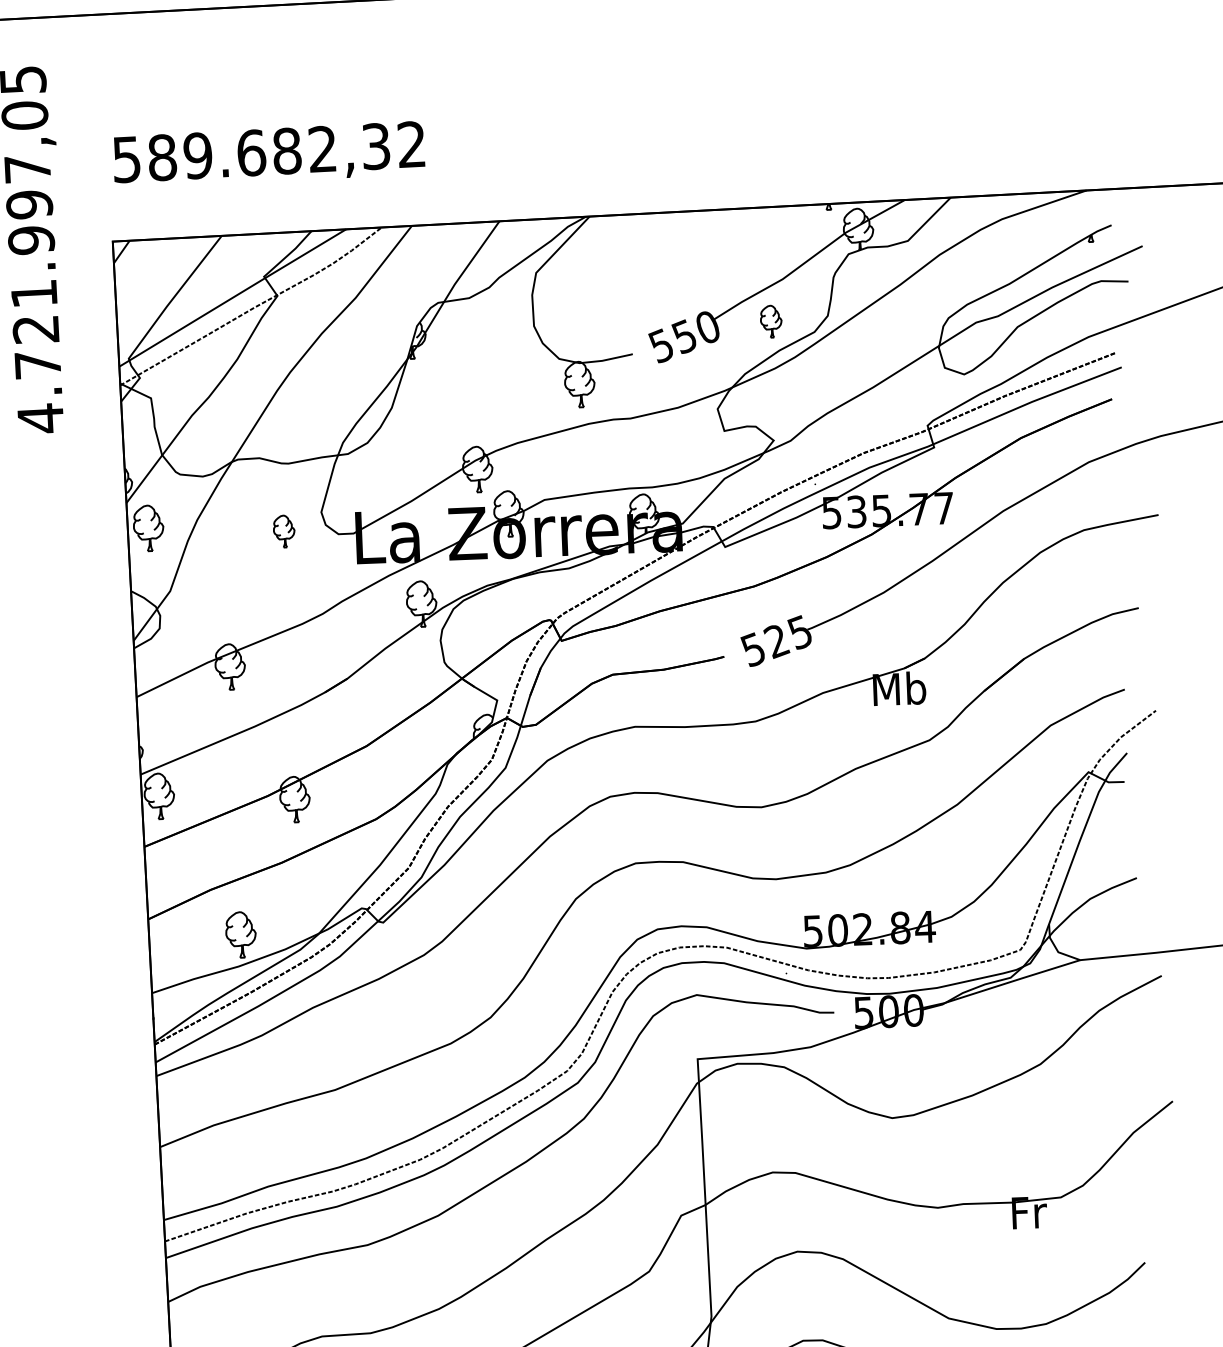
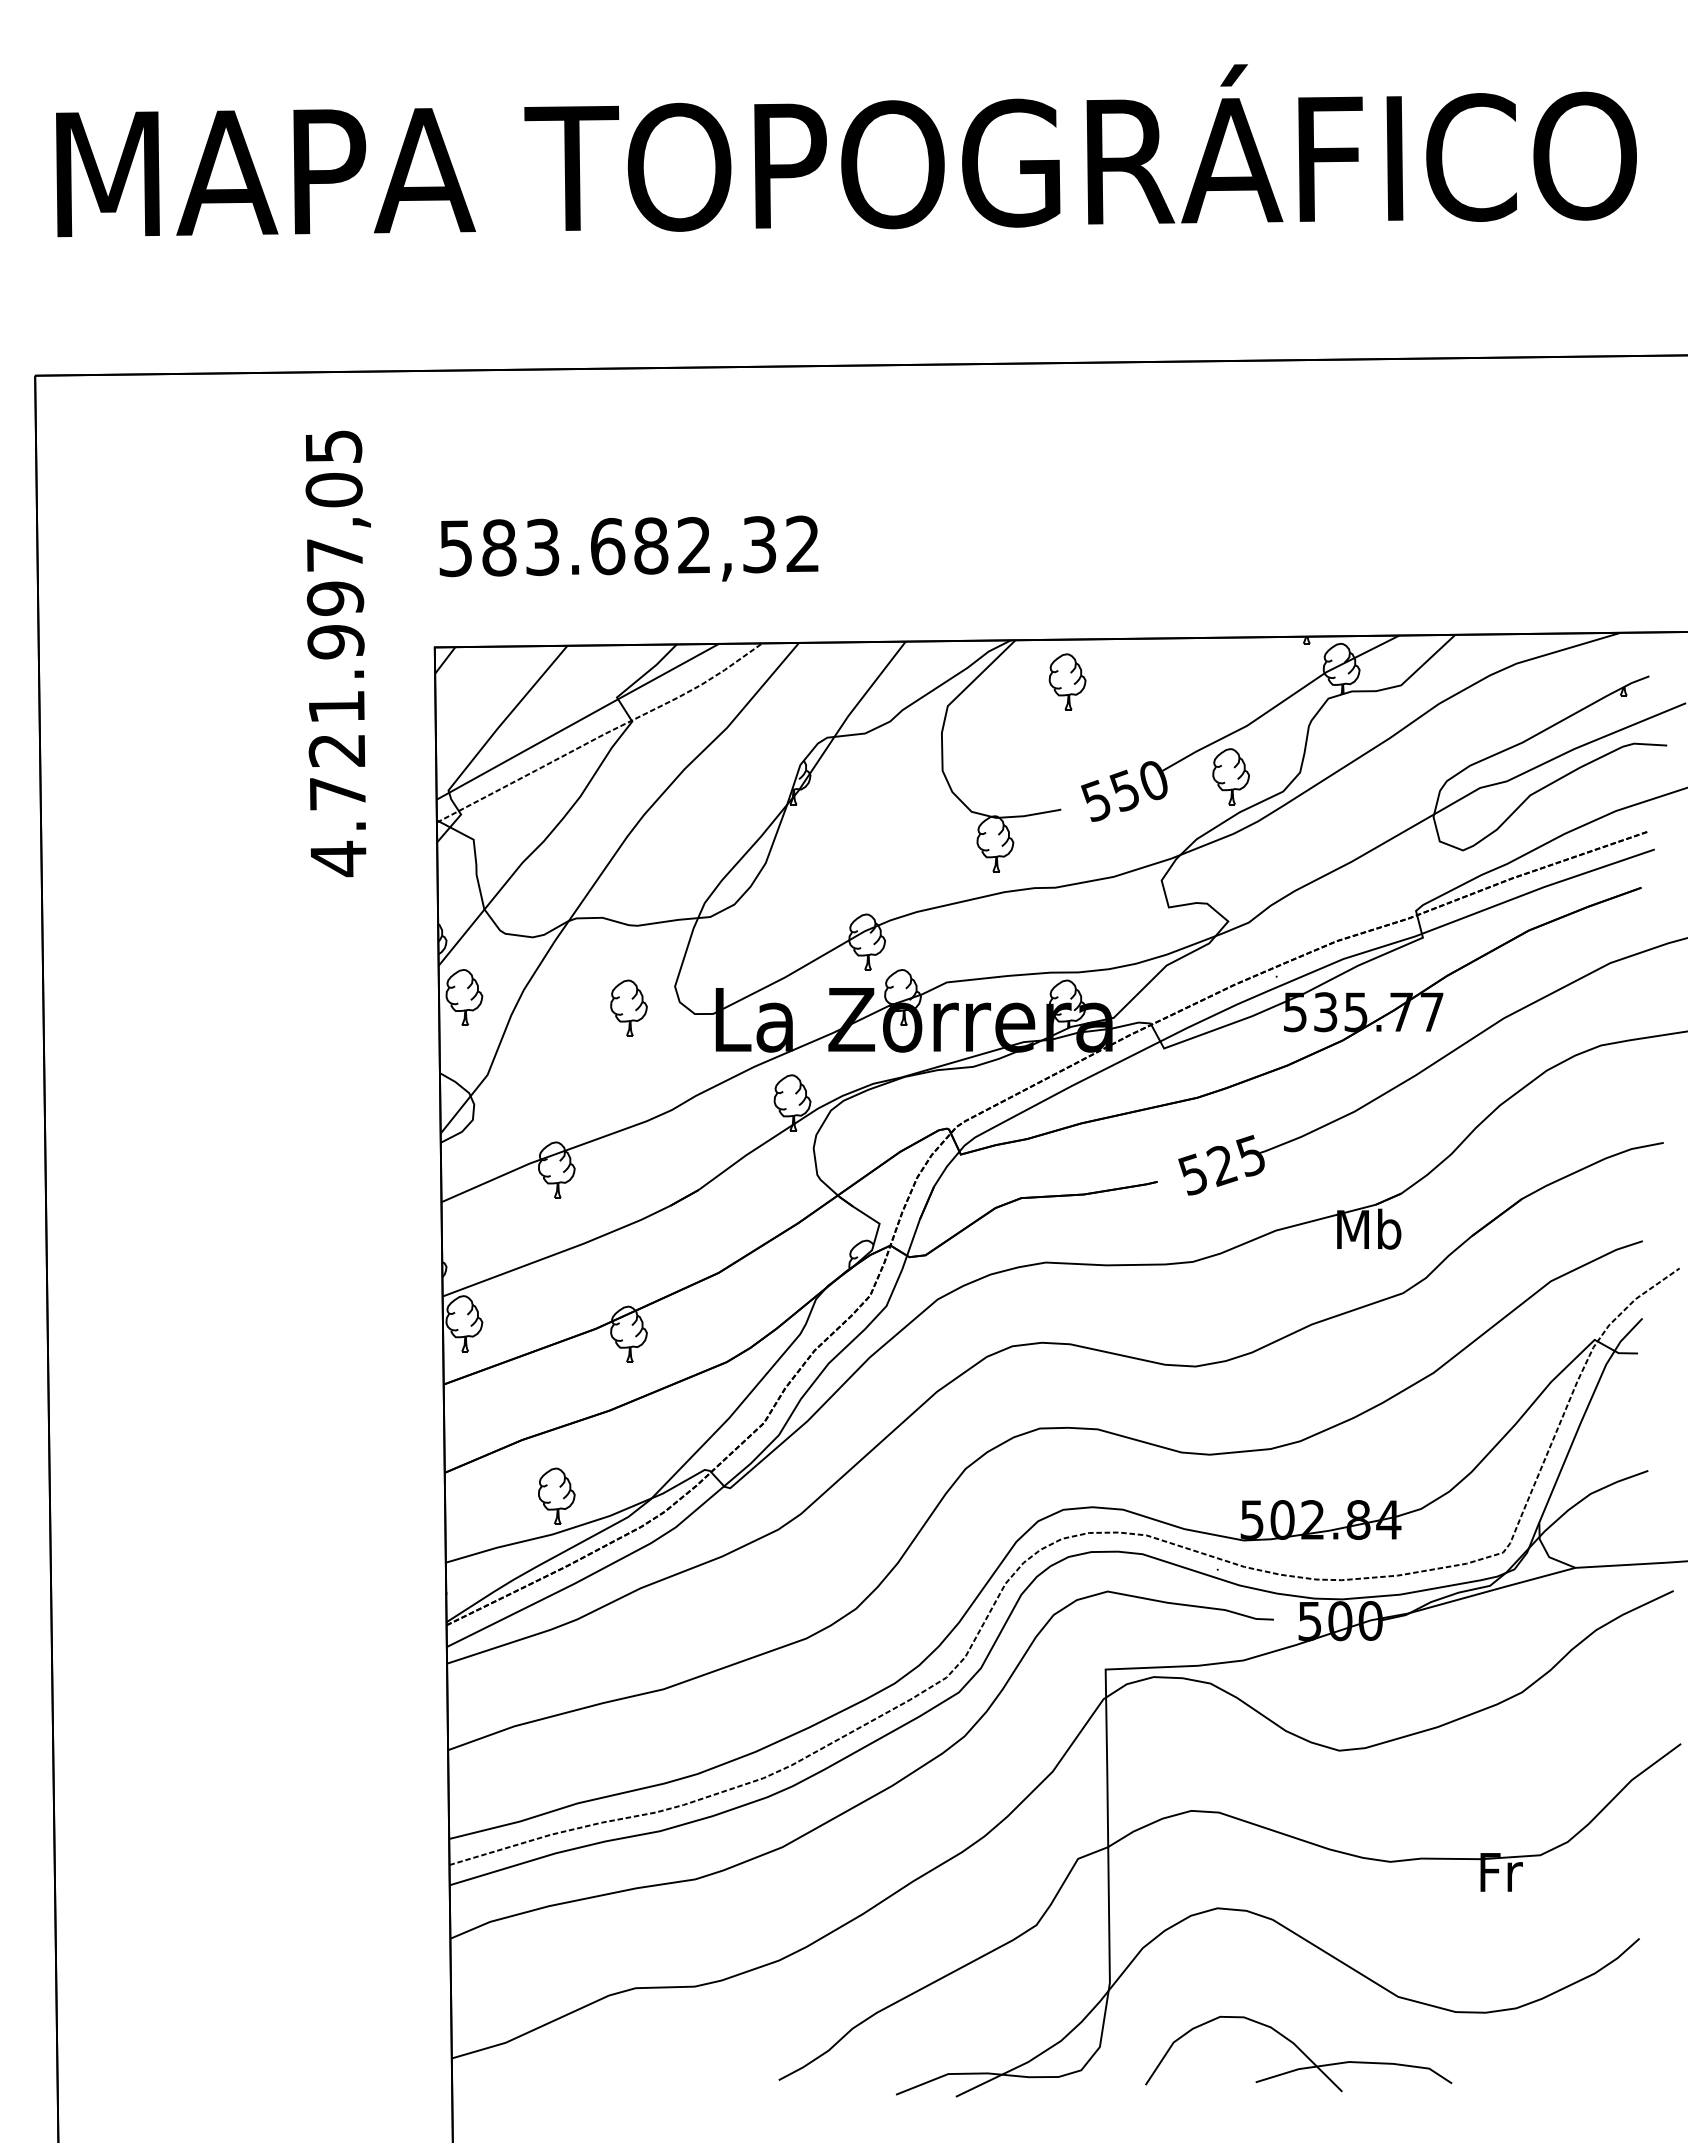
text: (197, 155) -> (542, 546), 589.682,32 -> 583.682,32
part: (633, 248) -> (1067, 681), added
part: (770, 321) -> (1230, 776), size x1.43
part: (283, 531) -> (628, 1007), size x1.43

